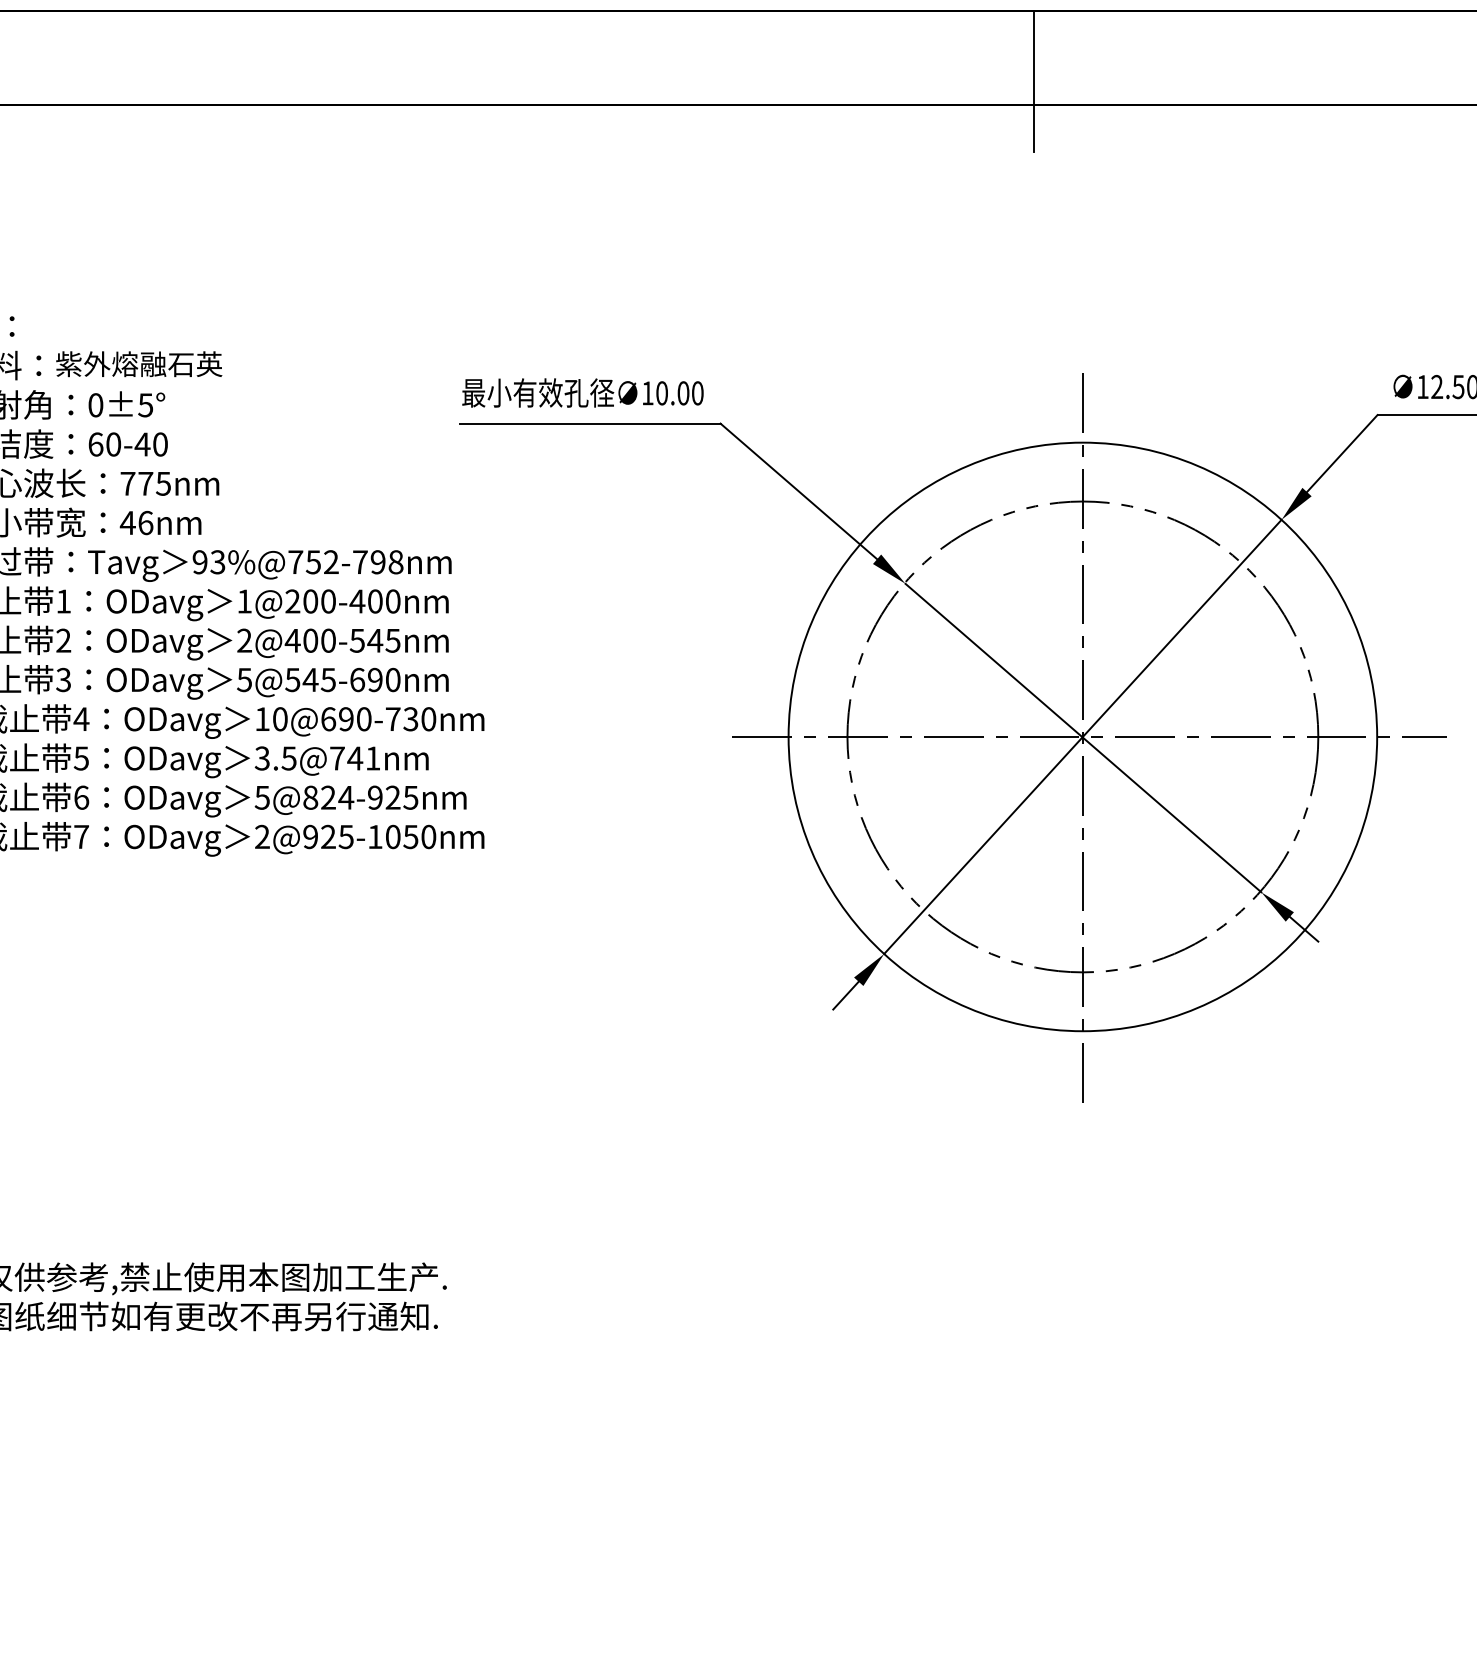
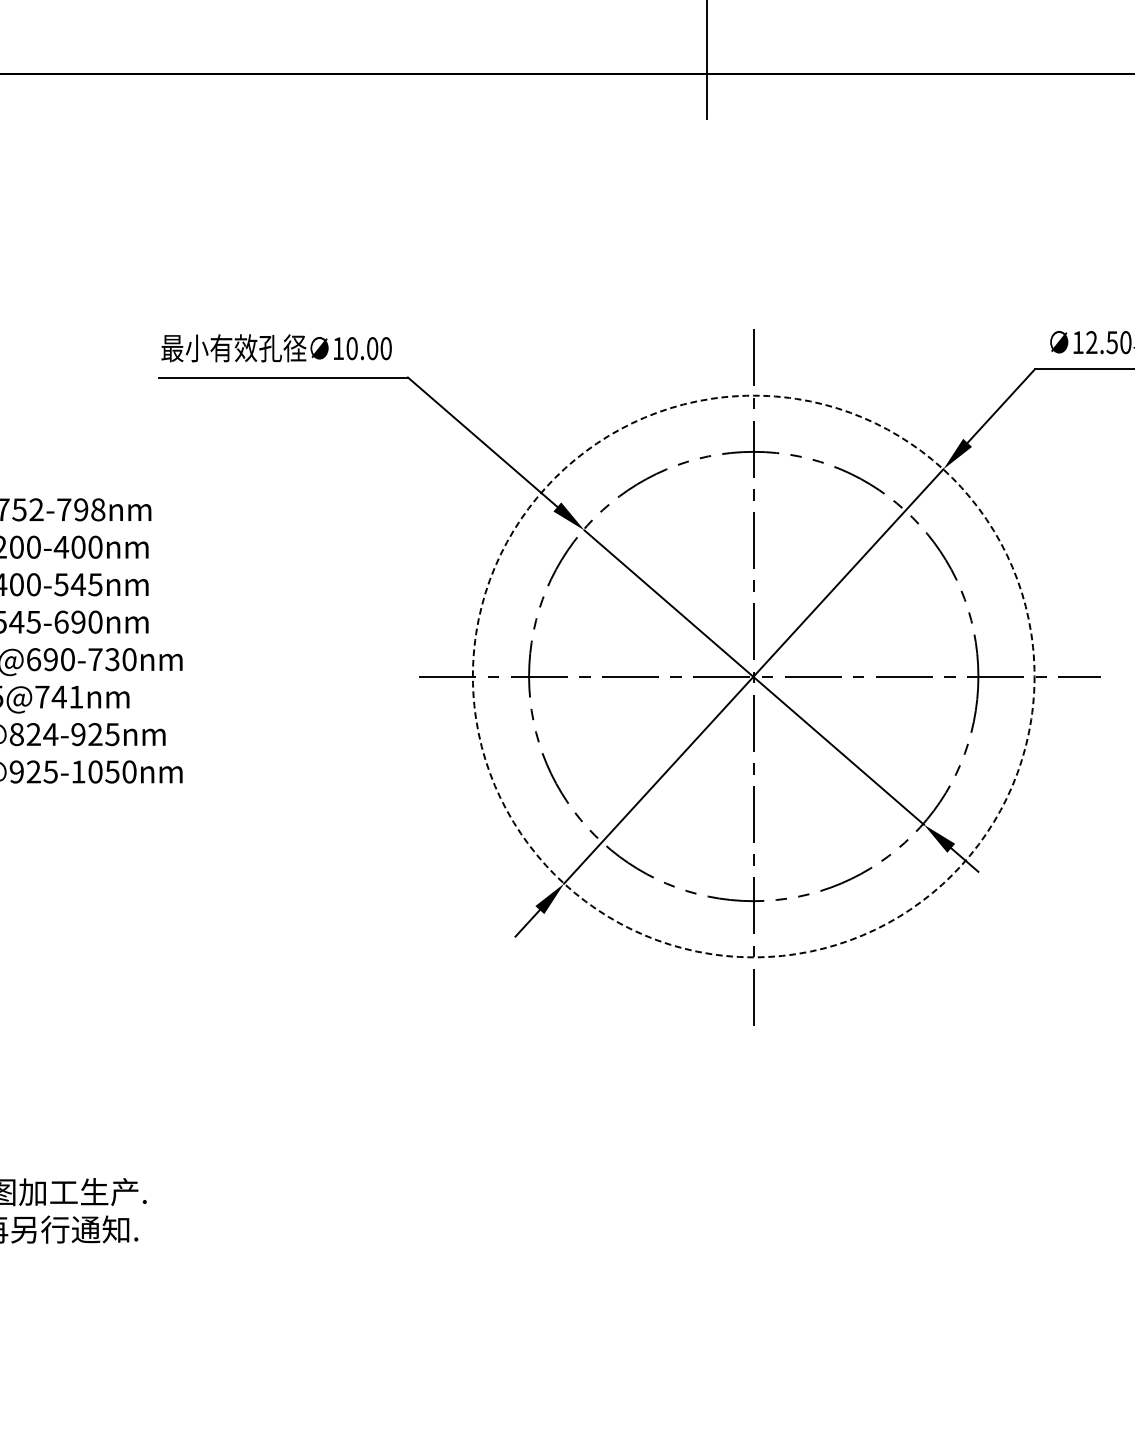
circle: (1082, 736) -> (753, 676), solid -> dashed

